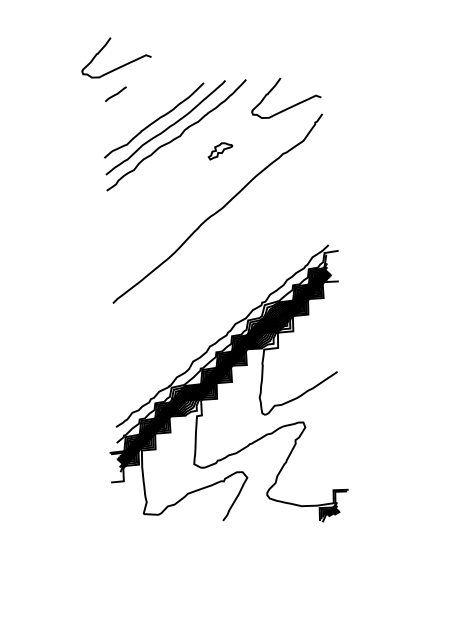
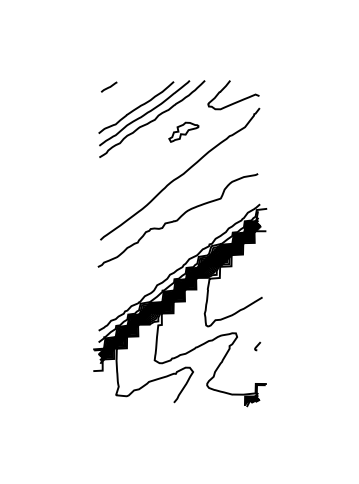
curve: (119, 65) -> (112, 66), removed
part: (219, 150) -> (183, 131), size x1.67
curve: (216, 272) -> (177, 220), added
curve: (333, 439) -> (257, 346), added

